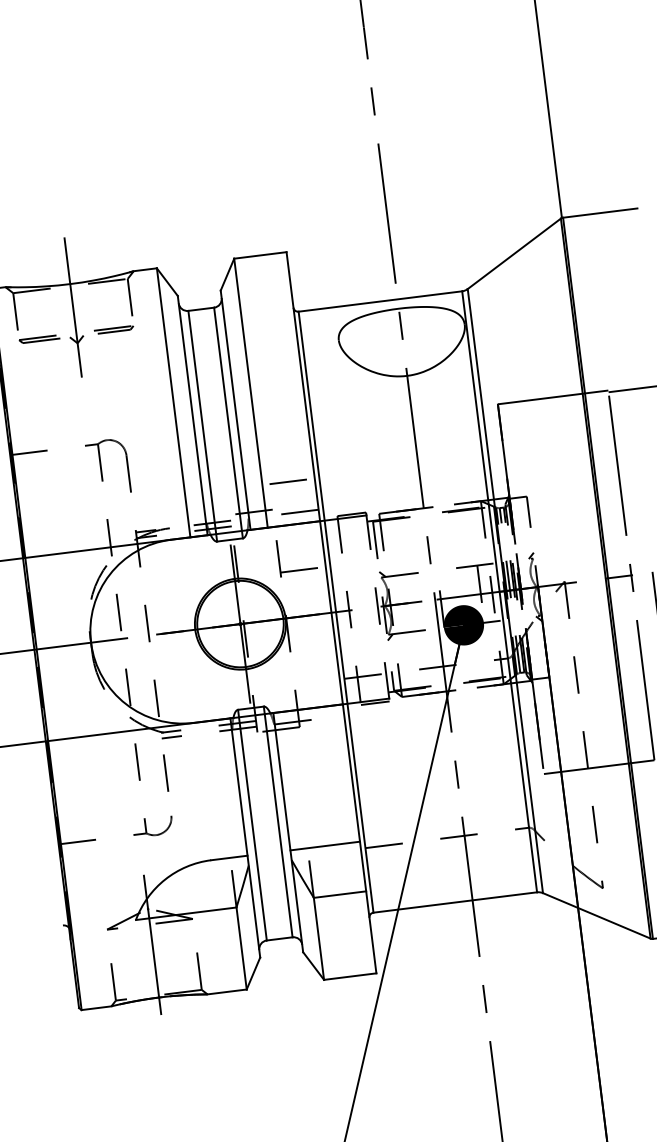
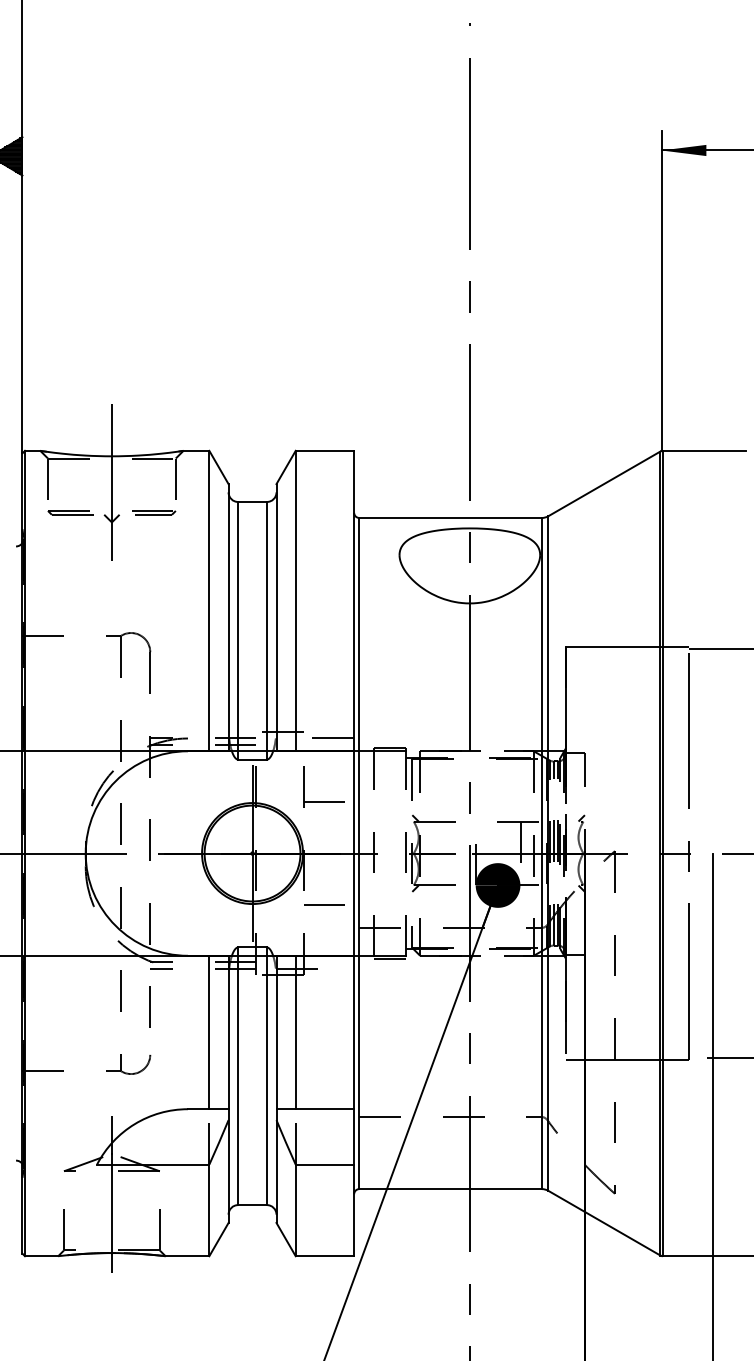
line: (288, 481) -> (324, 904), moved
line: (298, 779) -> (295, 1032), added
line: (221, 789) -> (209, 1032), added

